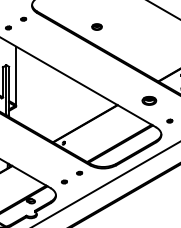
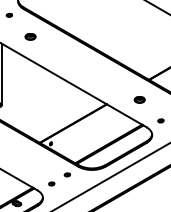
part: (96, 26) -> (30, 36), moved
part: (149, 100) -> (139, 99), size x0.71

